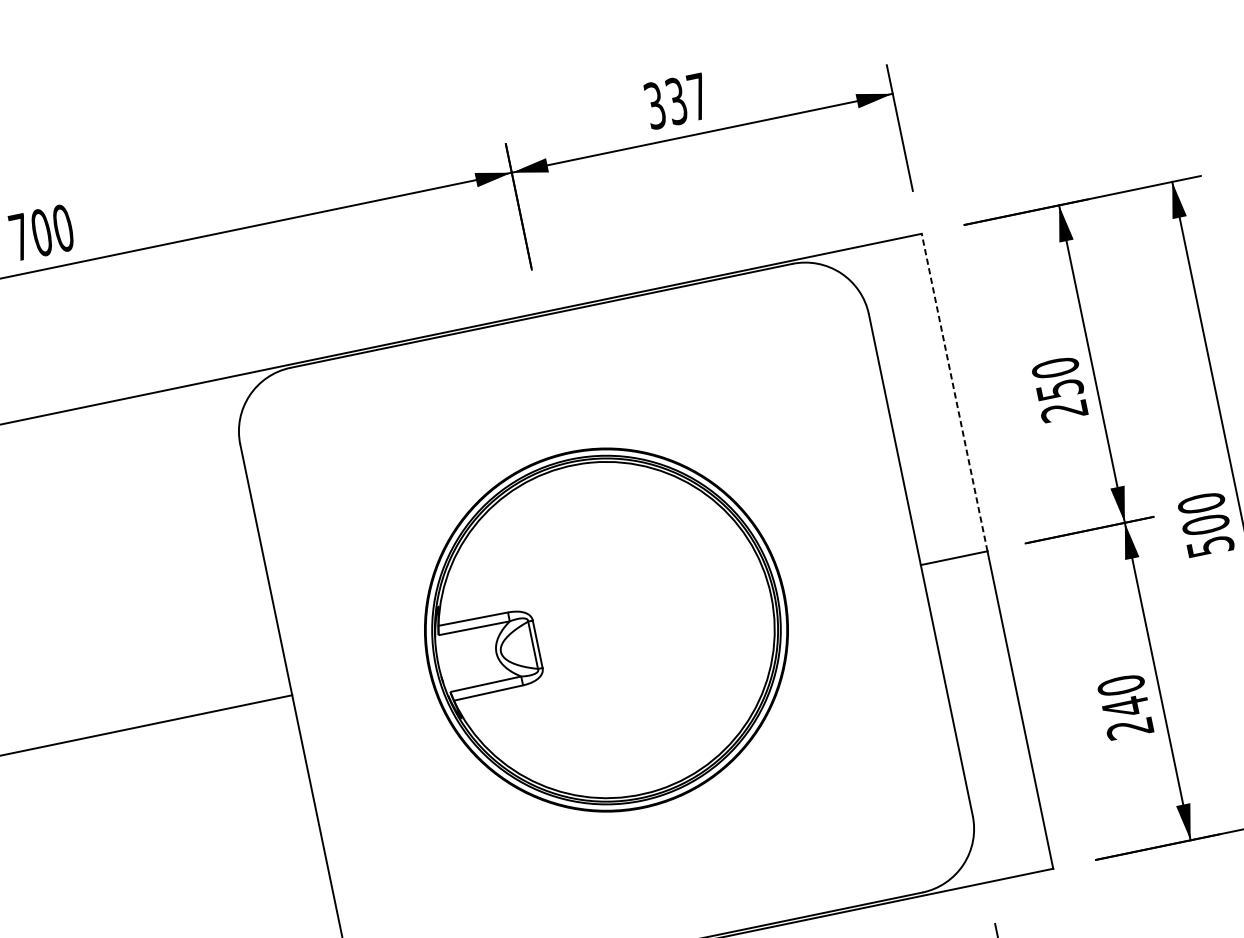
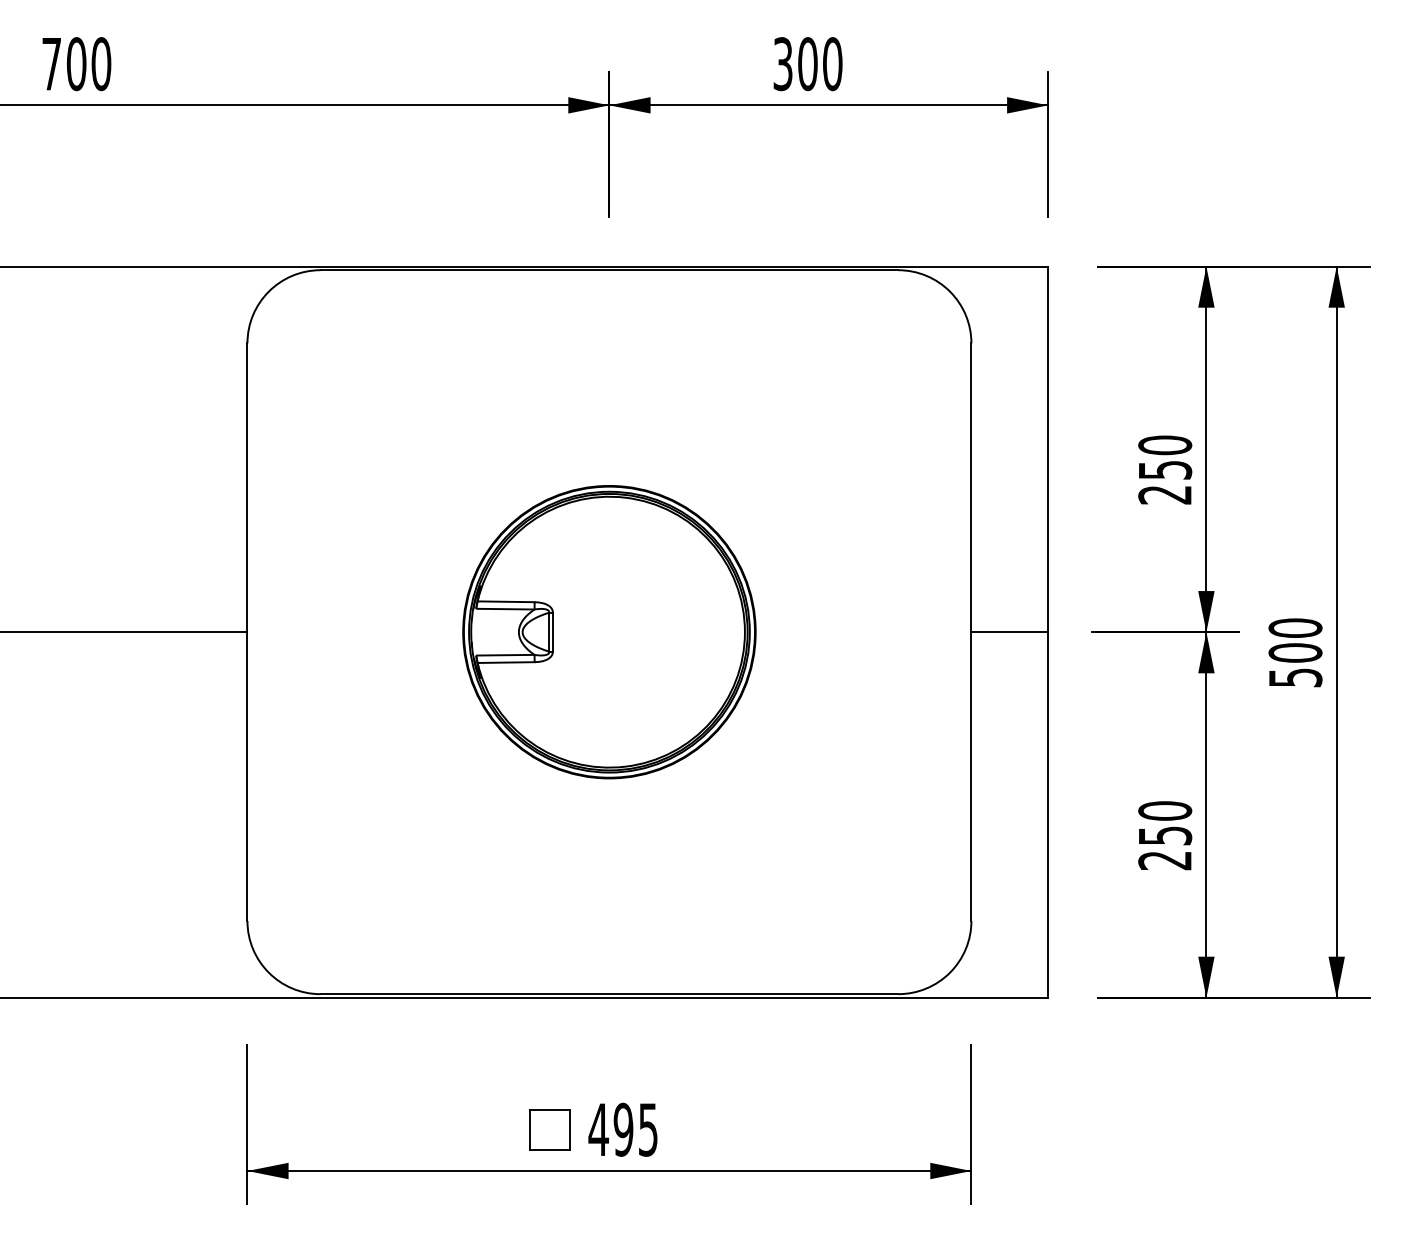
text: (687, 99) -> (820, 64), 337 -> 300
line: (954, 392) -> (1048, 449), dashed -> solid
part: (606, 630) -> (609, 632), size x0.71
text: (1125, 706) -> (1165, 835), 240 -> 250

